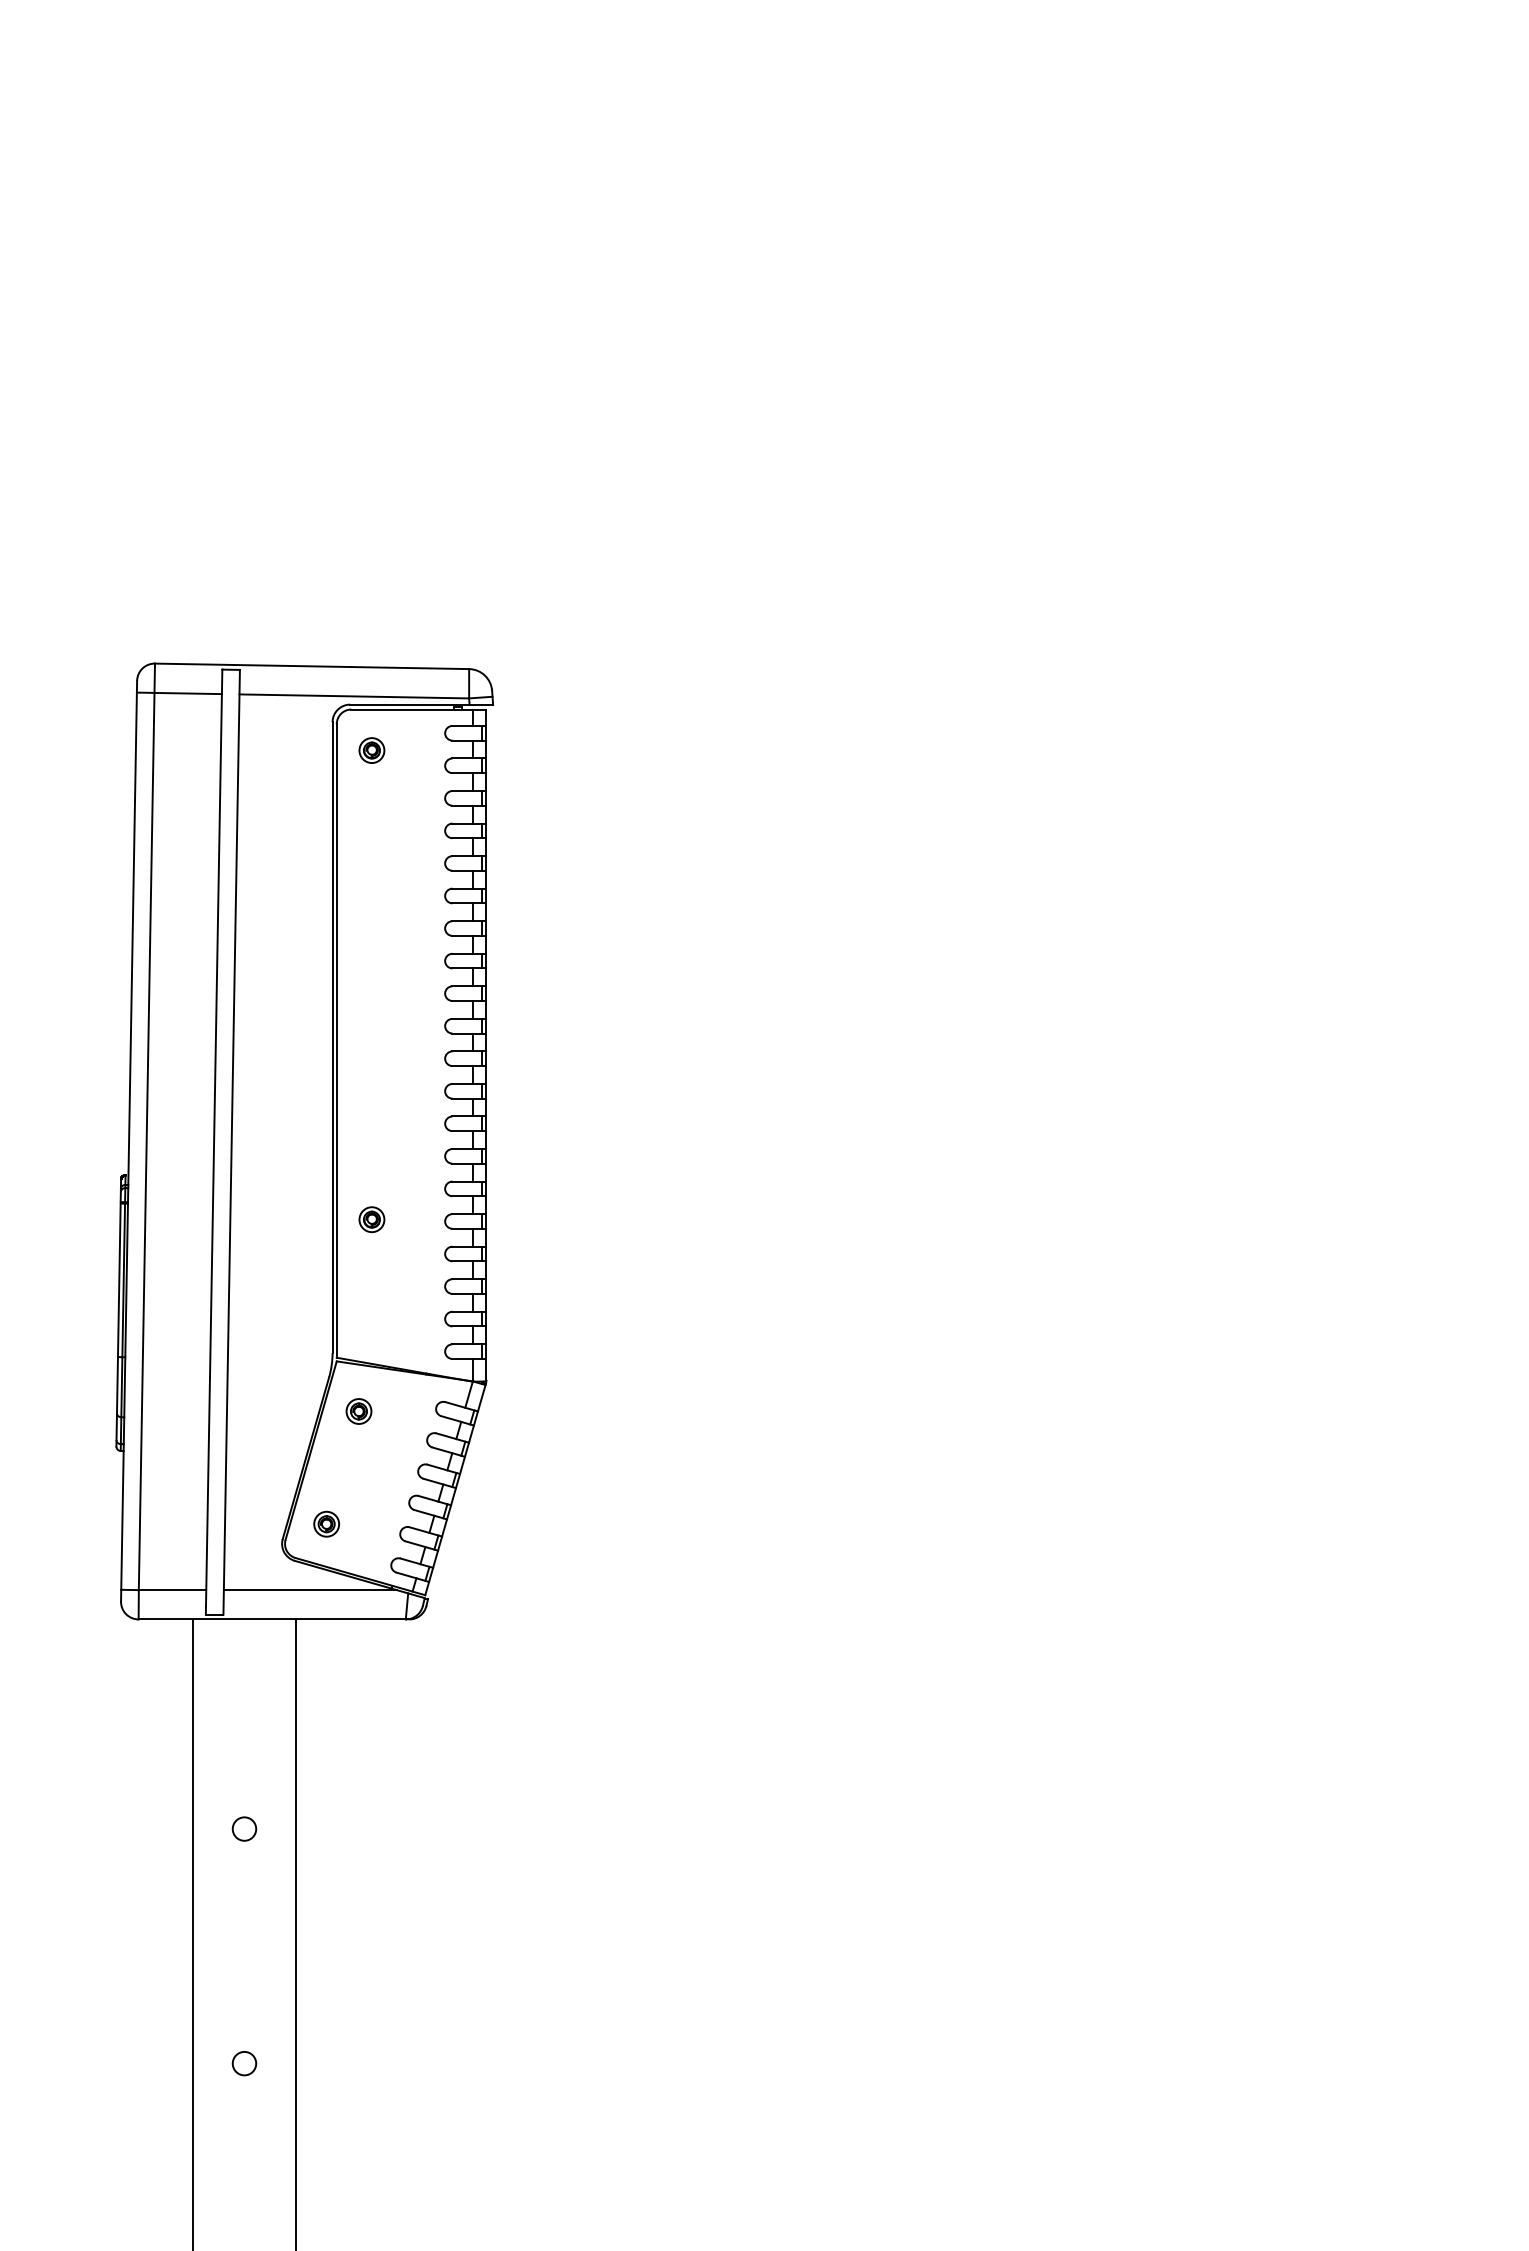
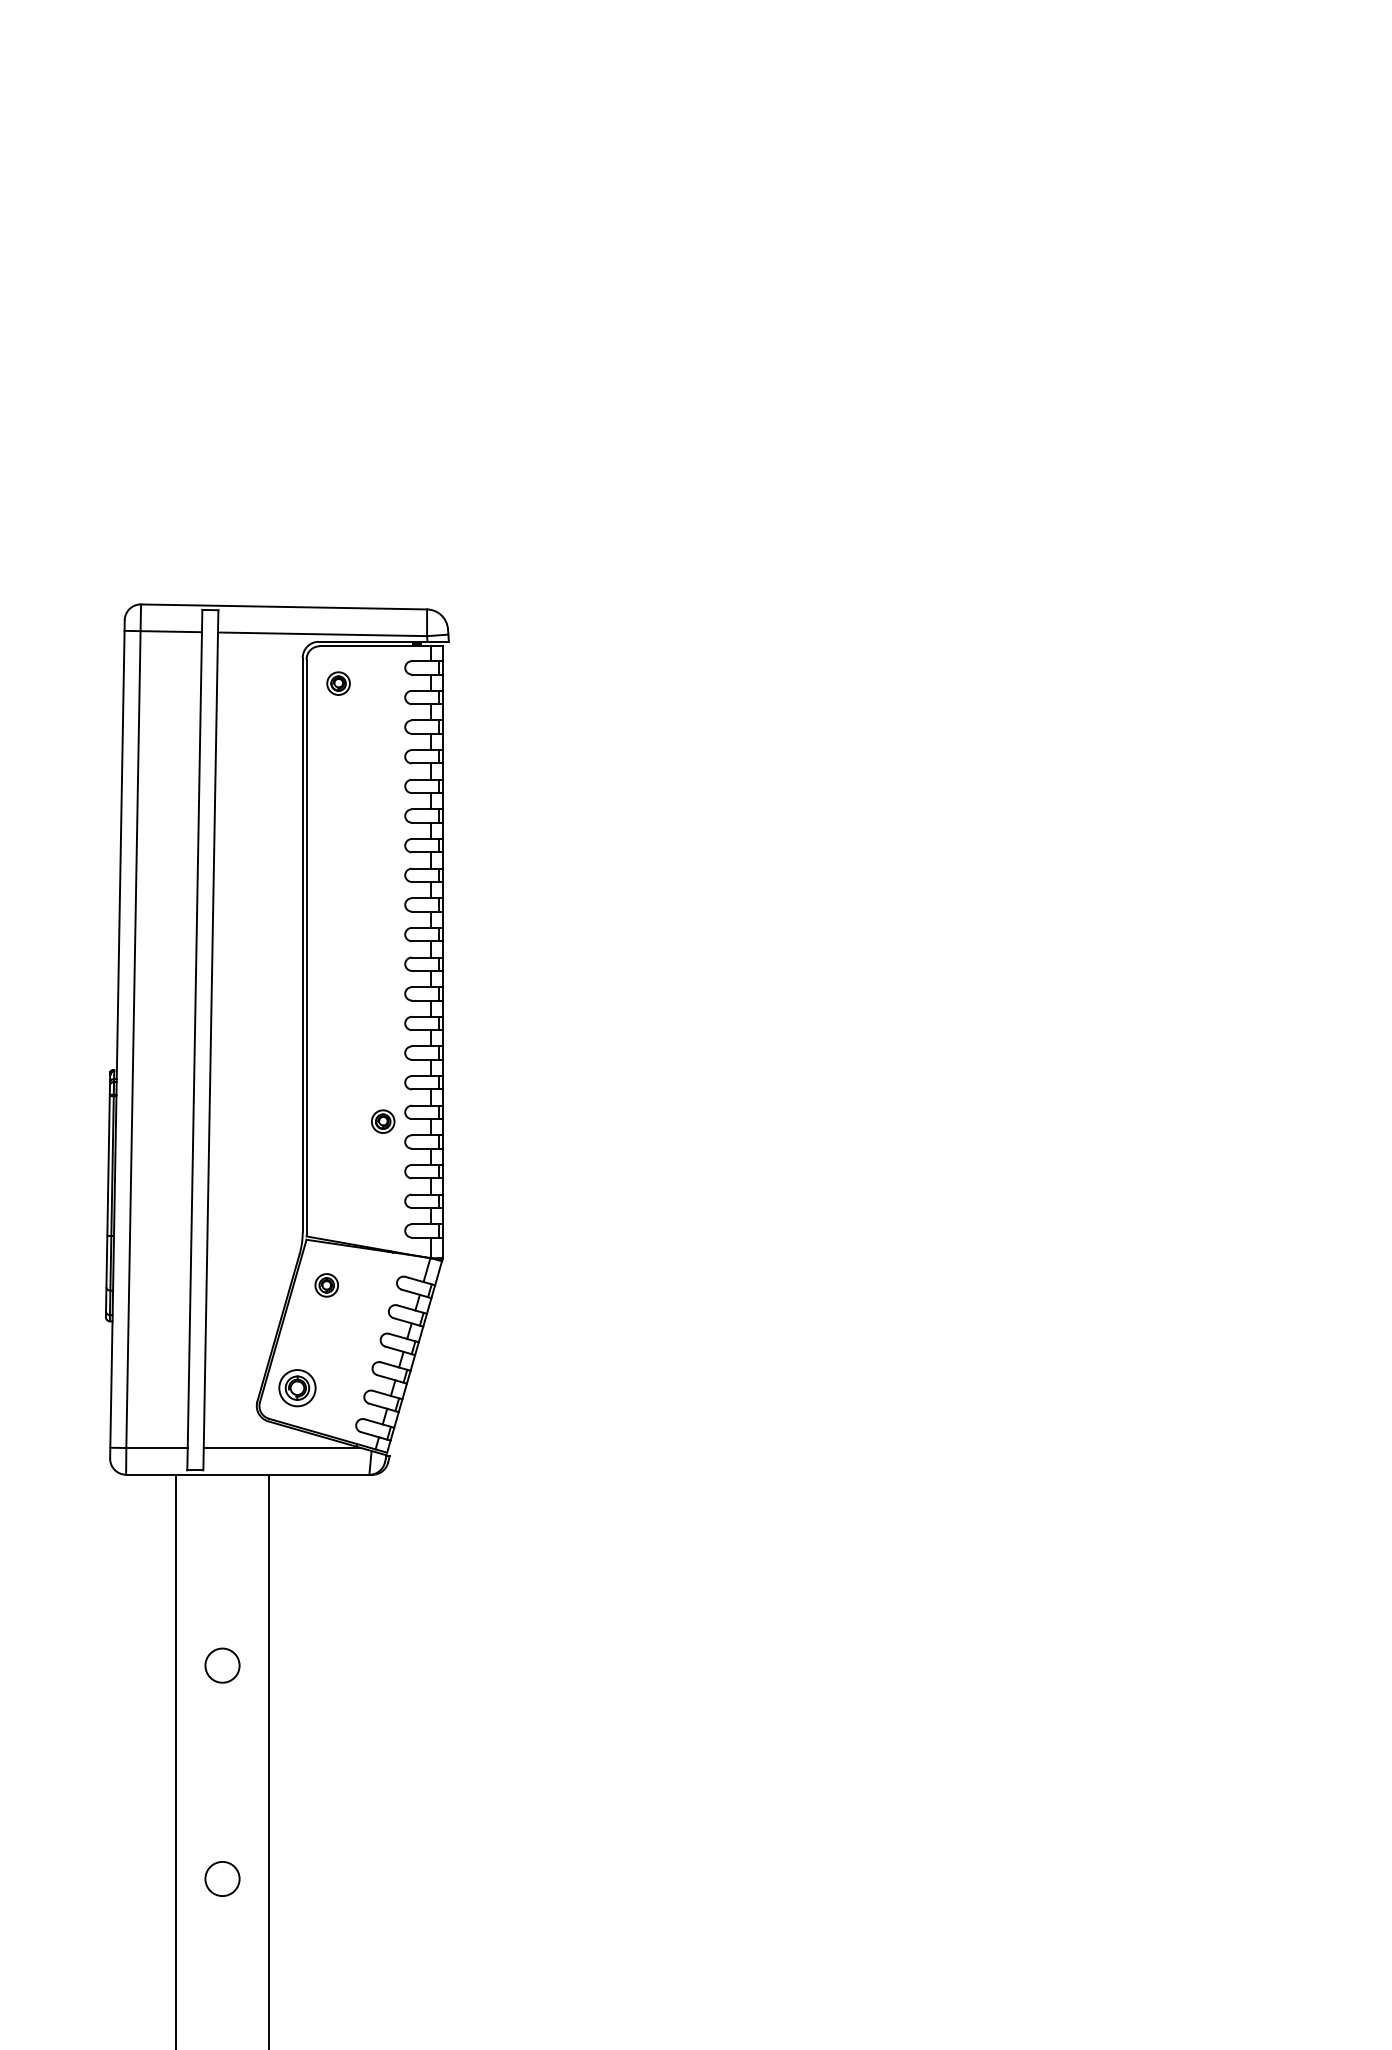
part: (371, 1219) -> (382, 1121), moved
part: (326, 1523) -> (297, 1387), size x1.6
circle: (244, 1828) -> (222, 1665), size x1.6
circle: (244, 2063) -> (222, 1879), size x1.6

